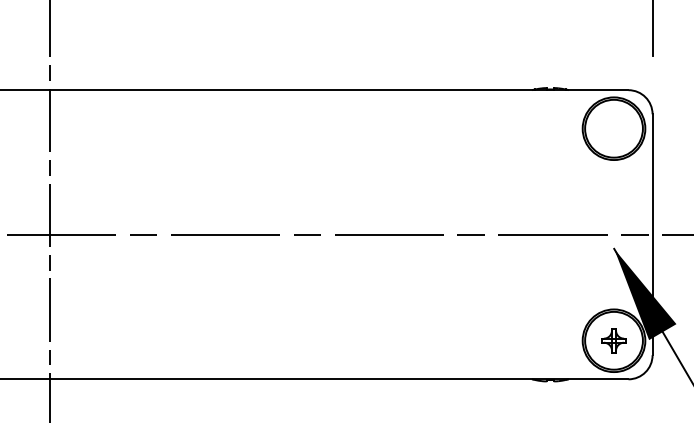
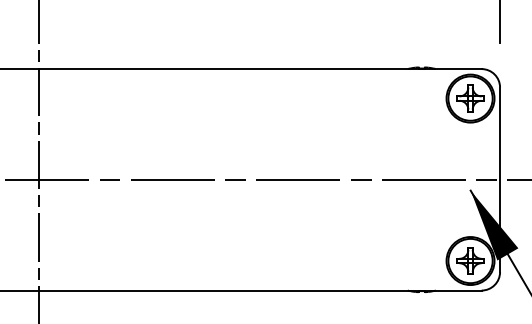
part: (613, 128) -> (470, 98), added
part: (613, 340) -> (470, 260), size x1.43

